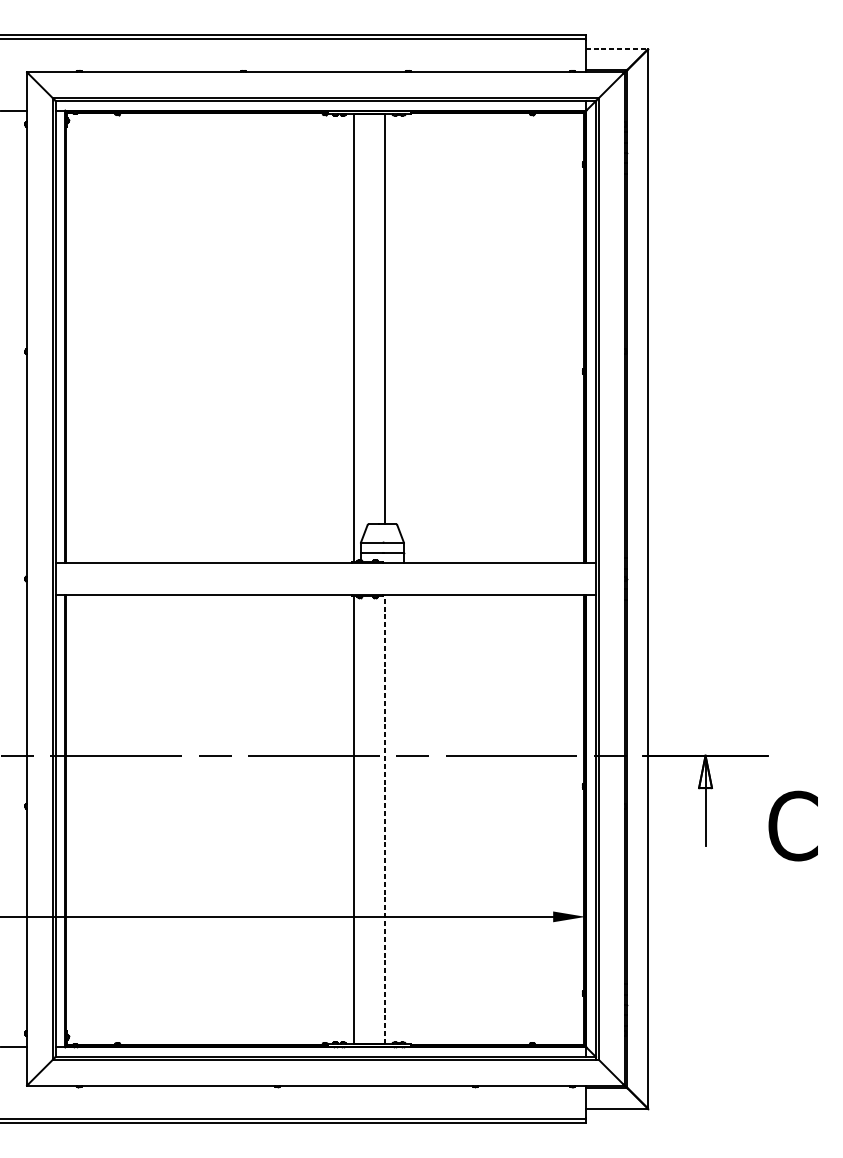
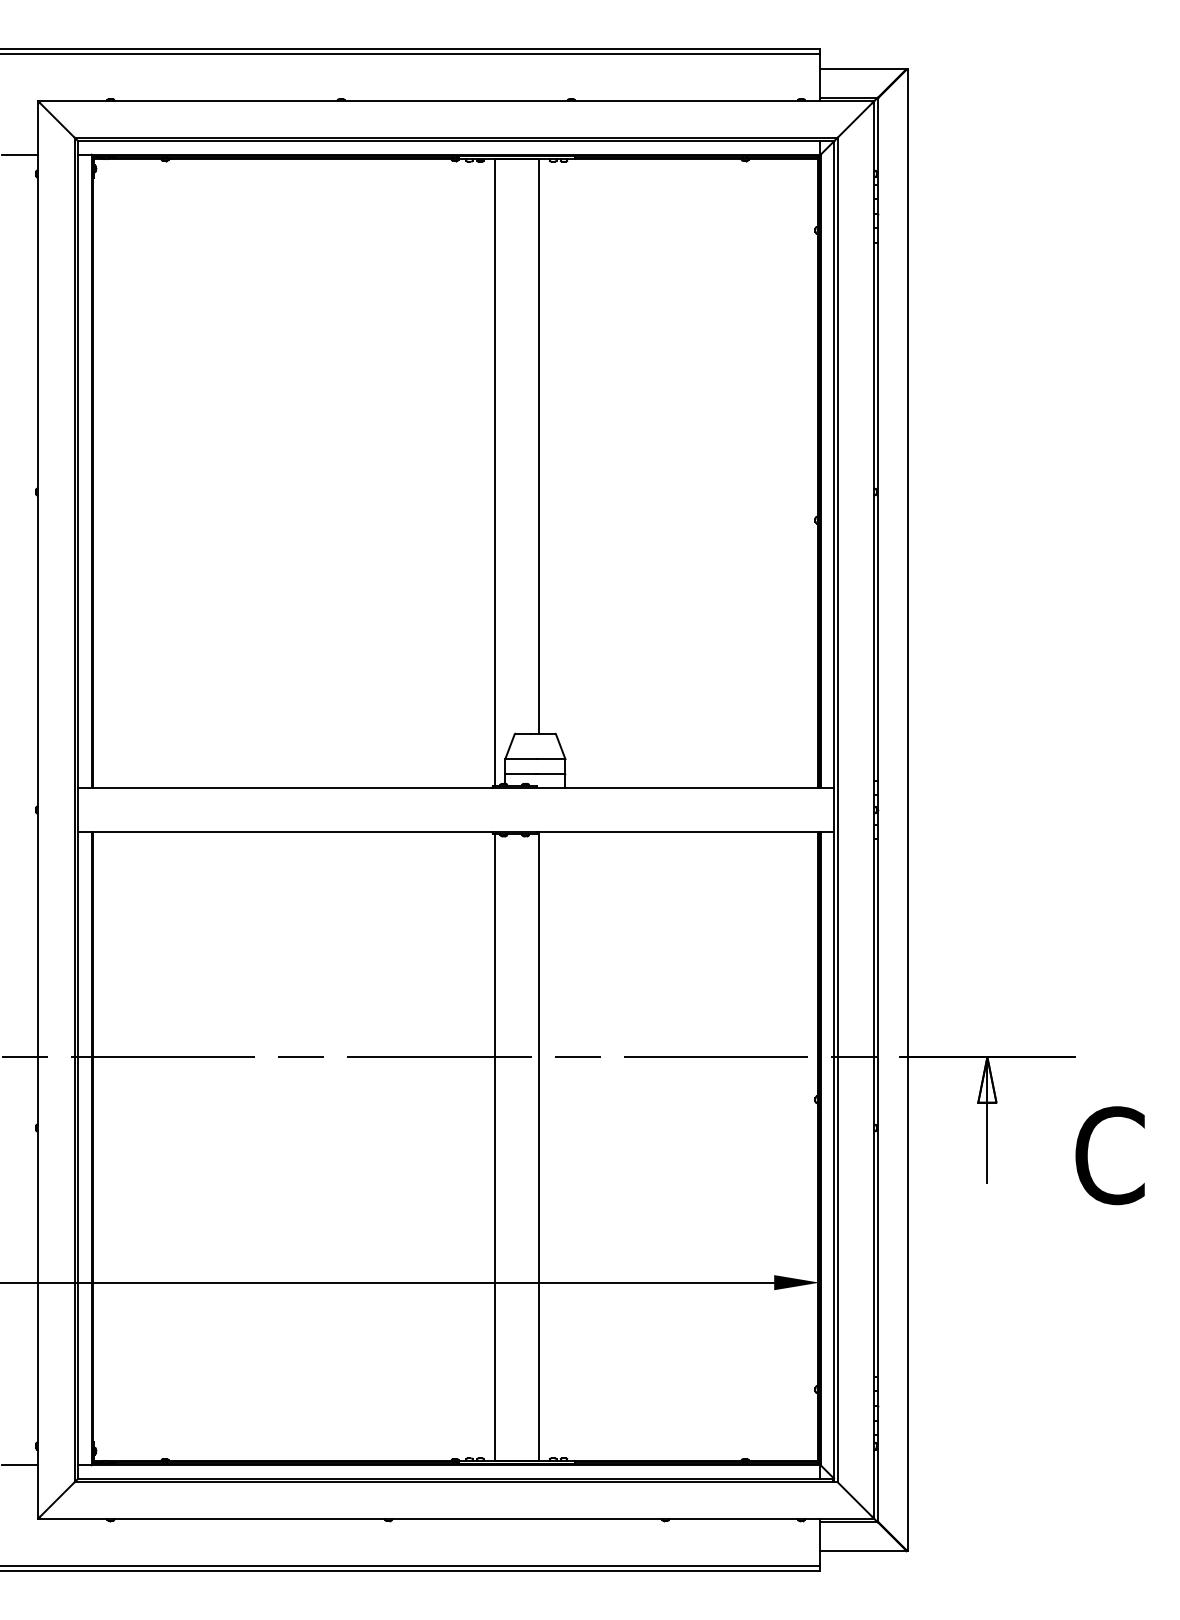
line: (616, 49) -> (863, 69), dashed -> solid
line: (384, 818) -> (538, 1145), dashed -> solid

